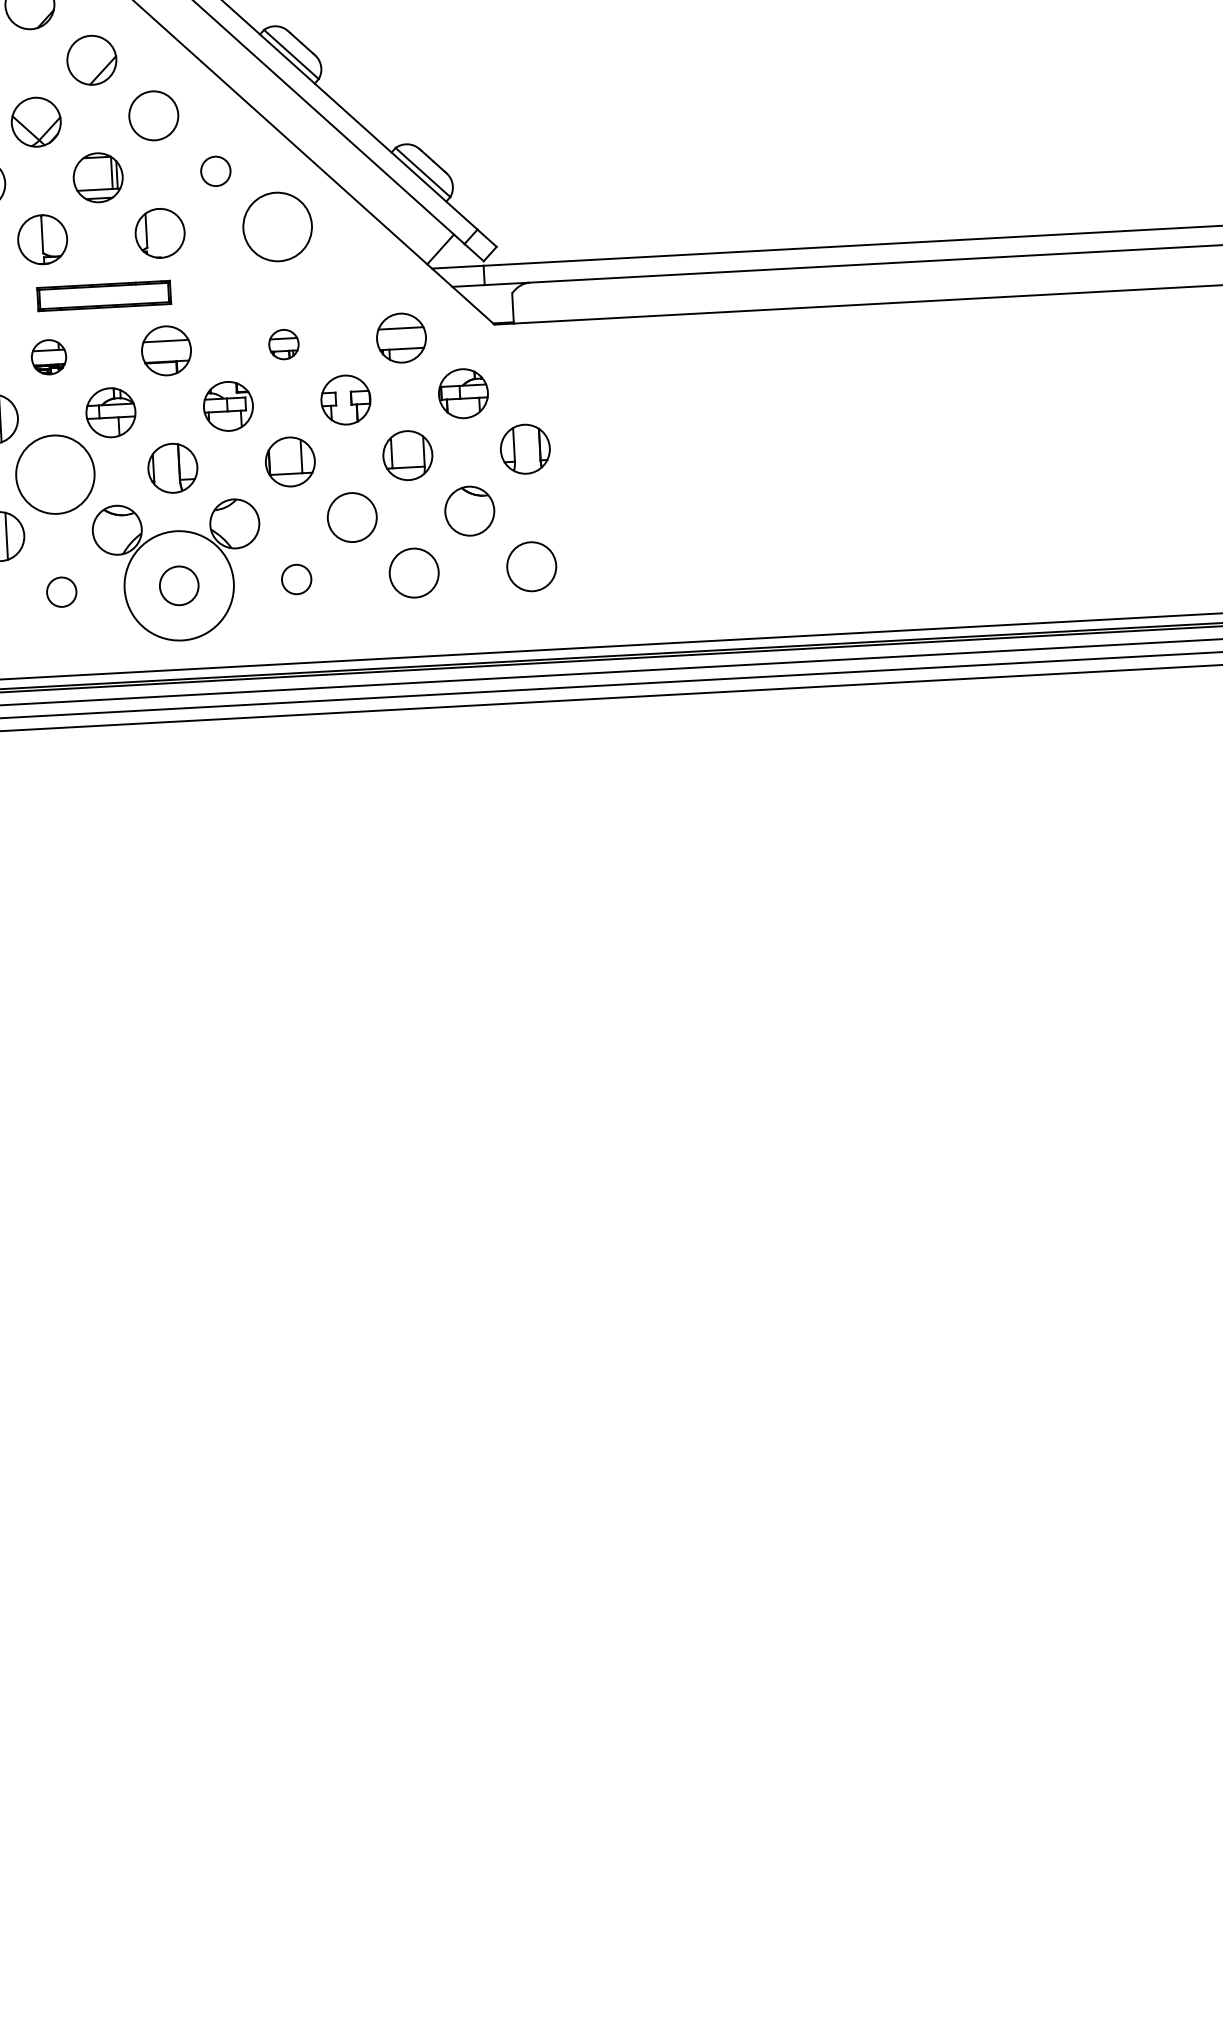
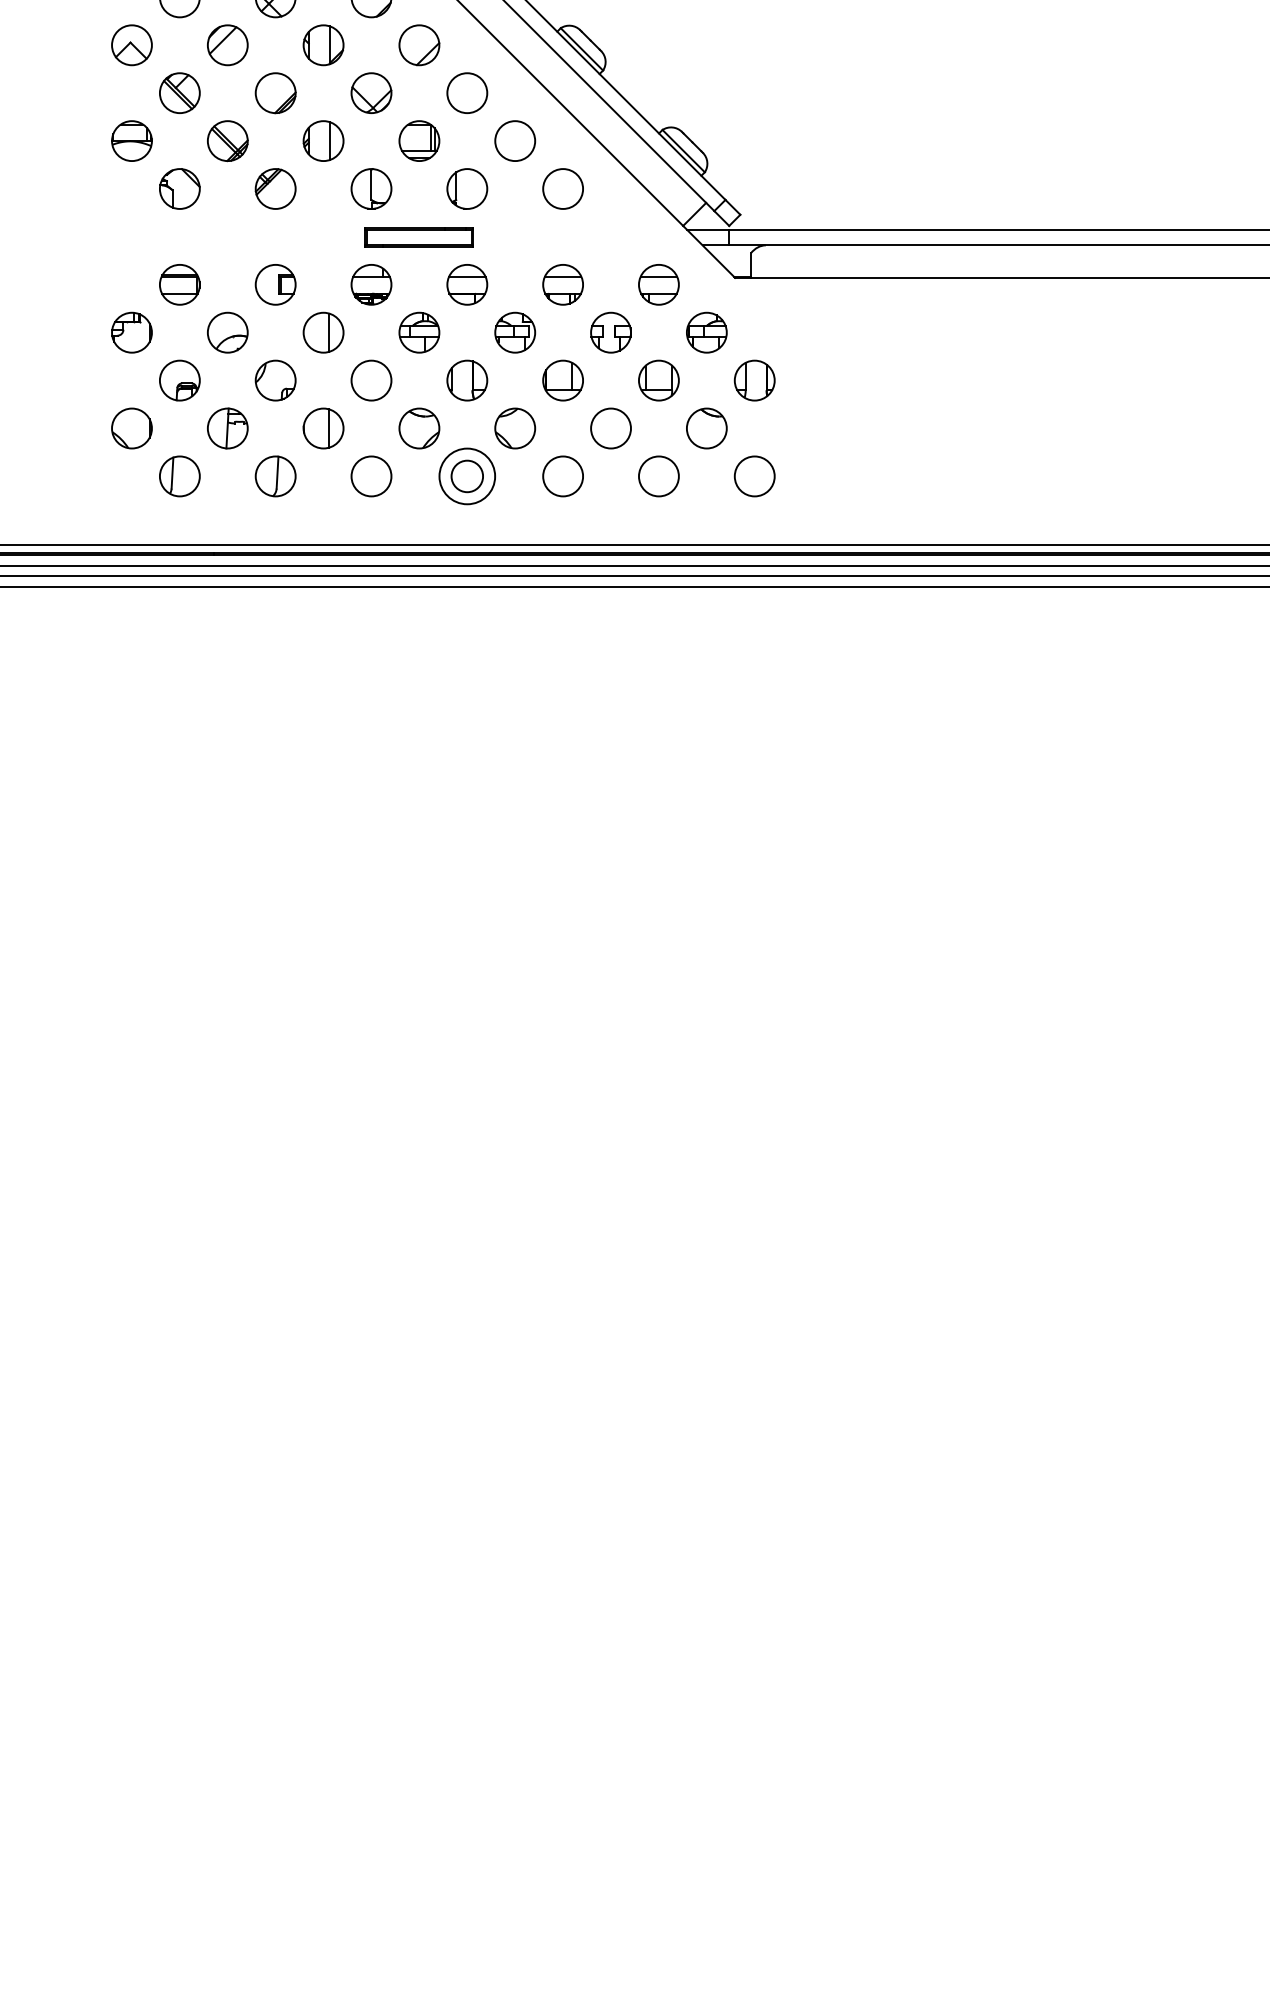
circle: (216, 170) -> (515, 140), size x1.67
circle: (278, 226) -> (563, 188), size x0.71
part: (283, 344) -> (562, 284), size x1.67
part: (49, 356) -> (371, 284), size x1.43
circle: (55, 474) -> (371, 380), size x0.62
circle: (295, 579) -> (562, 476), size x1.67
circle: (179, 585) -> (467, 476), size x0.62
circle: (61, 592) -> (371, 476), size x1.67

